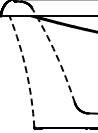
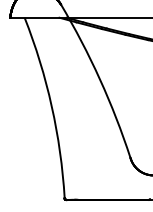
arc: (56, 54) -> (100, 79), dashed -> solid
arc: (26, 70) -> (51, 105), dashed -> solid

